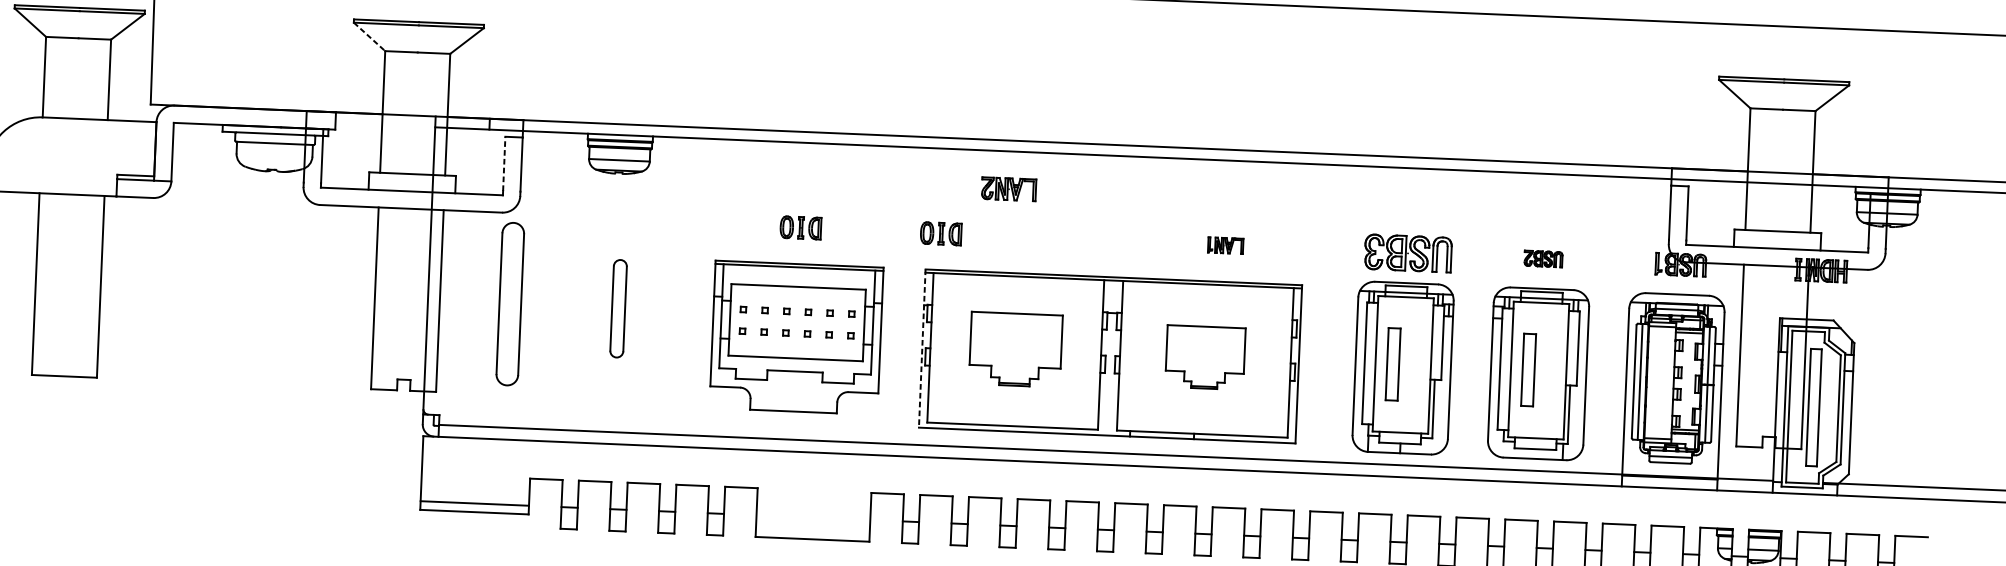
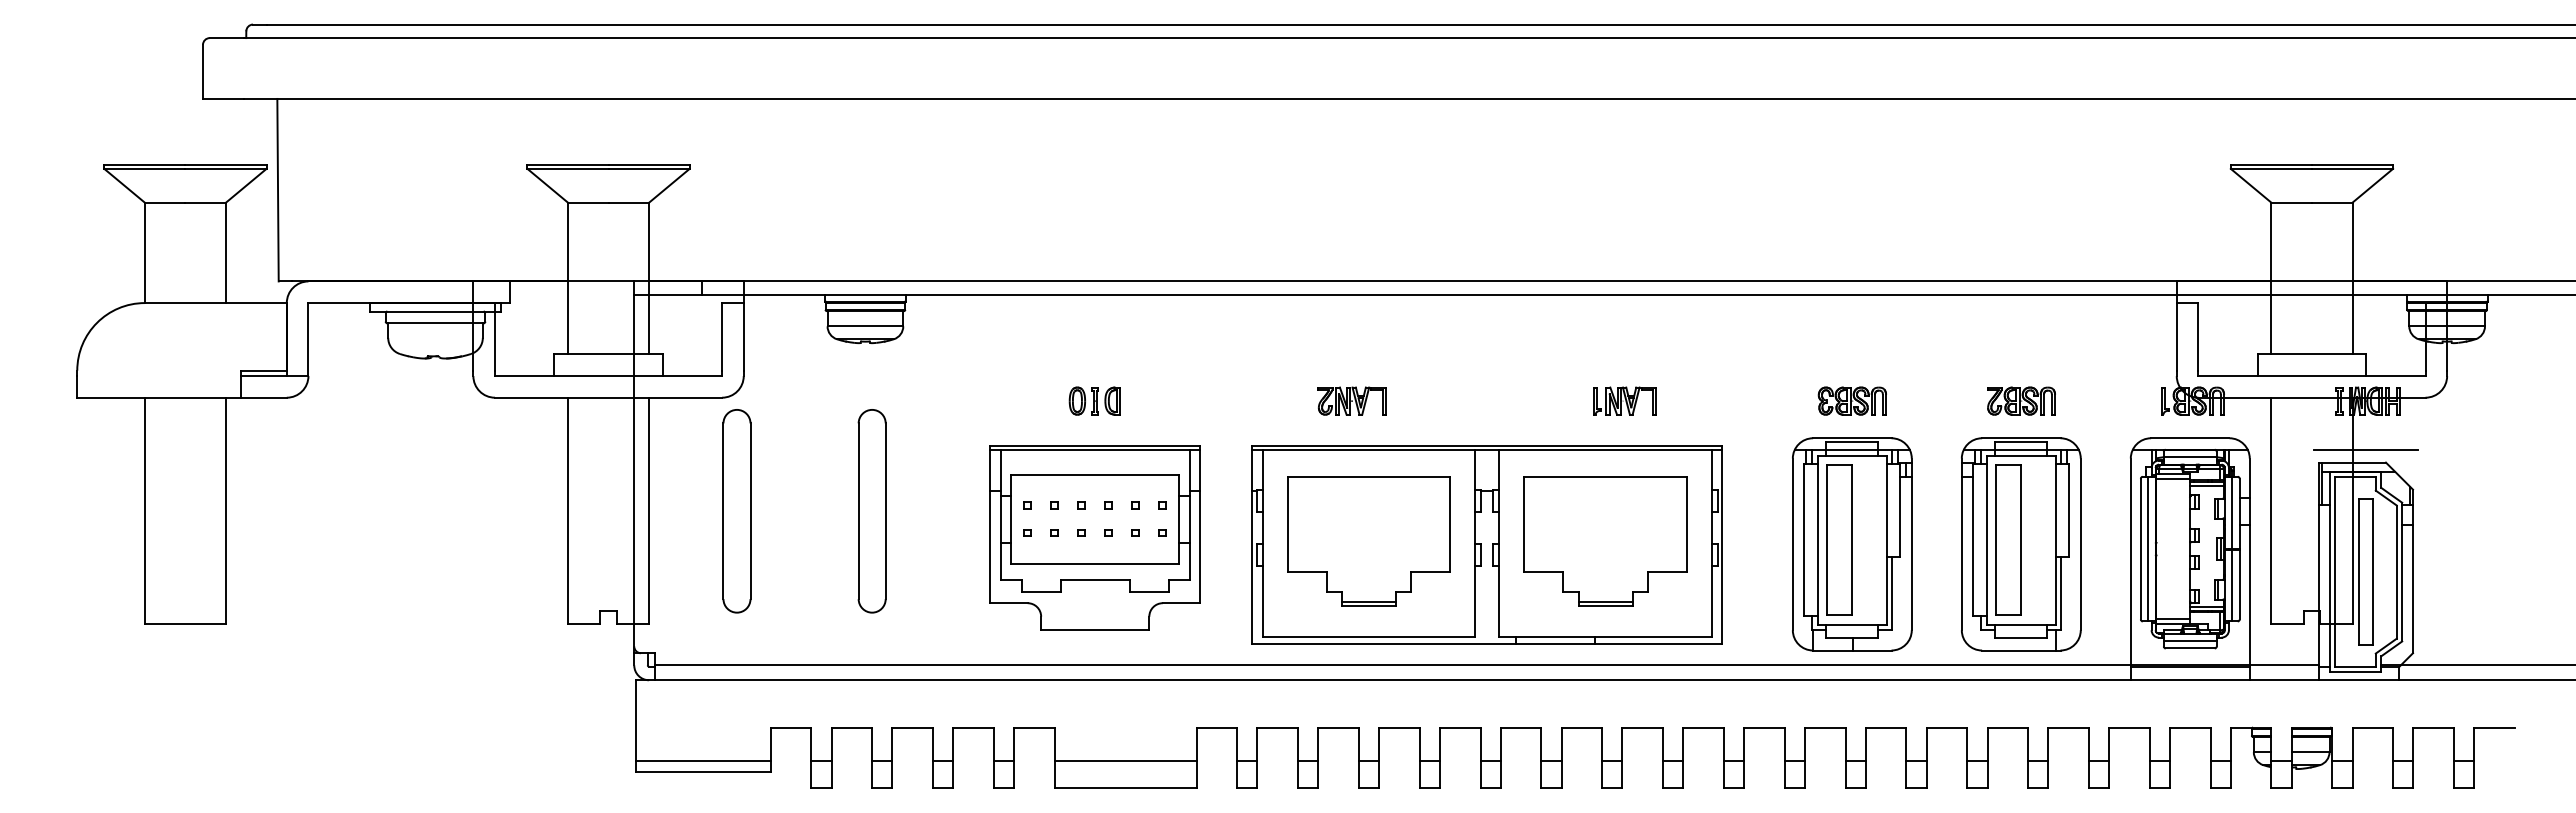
line: (370, 37) -> (548, 186), dashed -> solid
line: (504, 163) -> (722, 336), dashed -> solid
part: (1008, 188) -> (1351, 400), moved
part: (940, 233) -> (1269, 400), removed
part: (1225, 245) -> (1624, 400), size x1.43
part: (1407, 252) -> (1851, 400), size x0.62
part: (1543, 258) -> (2021, 400), size x1.43
part: (618, 308) -> (871, 511), size x1.67
line: (1817, 310) -> (2365, 450), added
line: (922, 348) -> (1252, 545), dashed -> solid
part: (1015, 349) -> (1368, 541), size x1.43
part: (1205, 357) -> (1605, 541), size x1.67
part: (1393, 363) -> (1839, 539), size x1.67
part: (1528, 369) -> (2008, 539), size x1.67
line: (813, 517) -> (1125, 761), added

